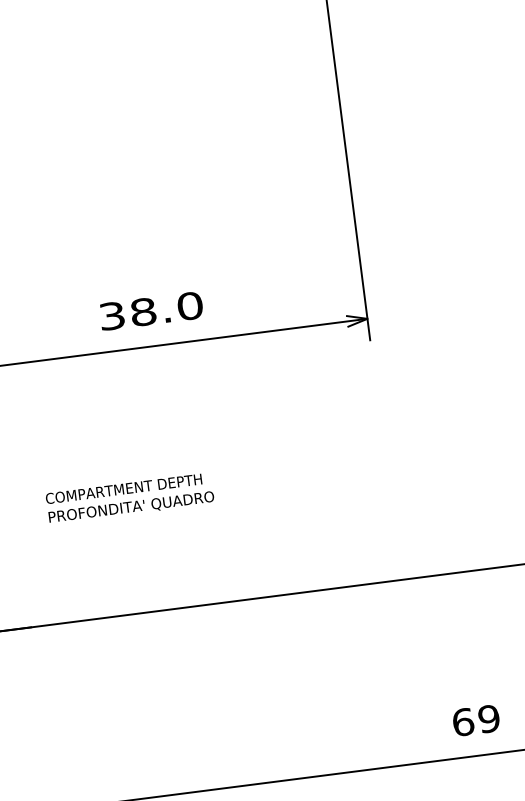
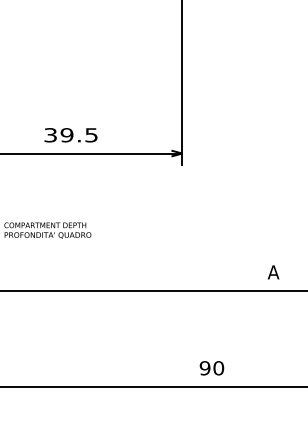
text: (167, 309) -> (79, 135), 38.0 -> 39.5
text: (475, 721) -> (211, 368), 69 -> 90

